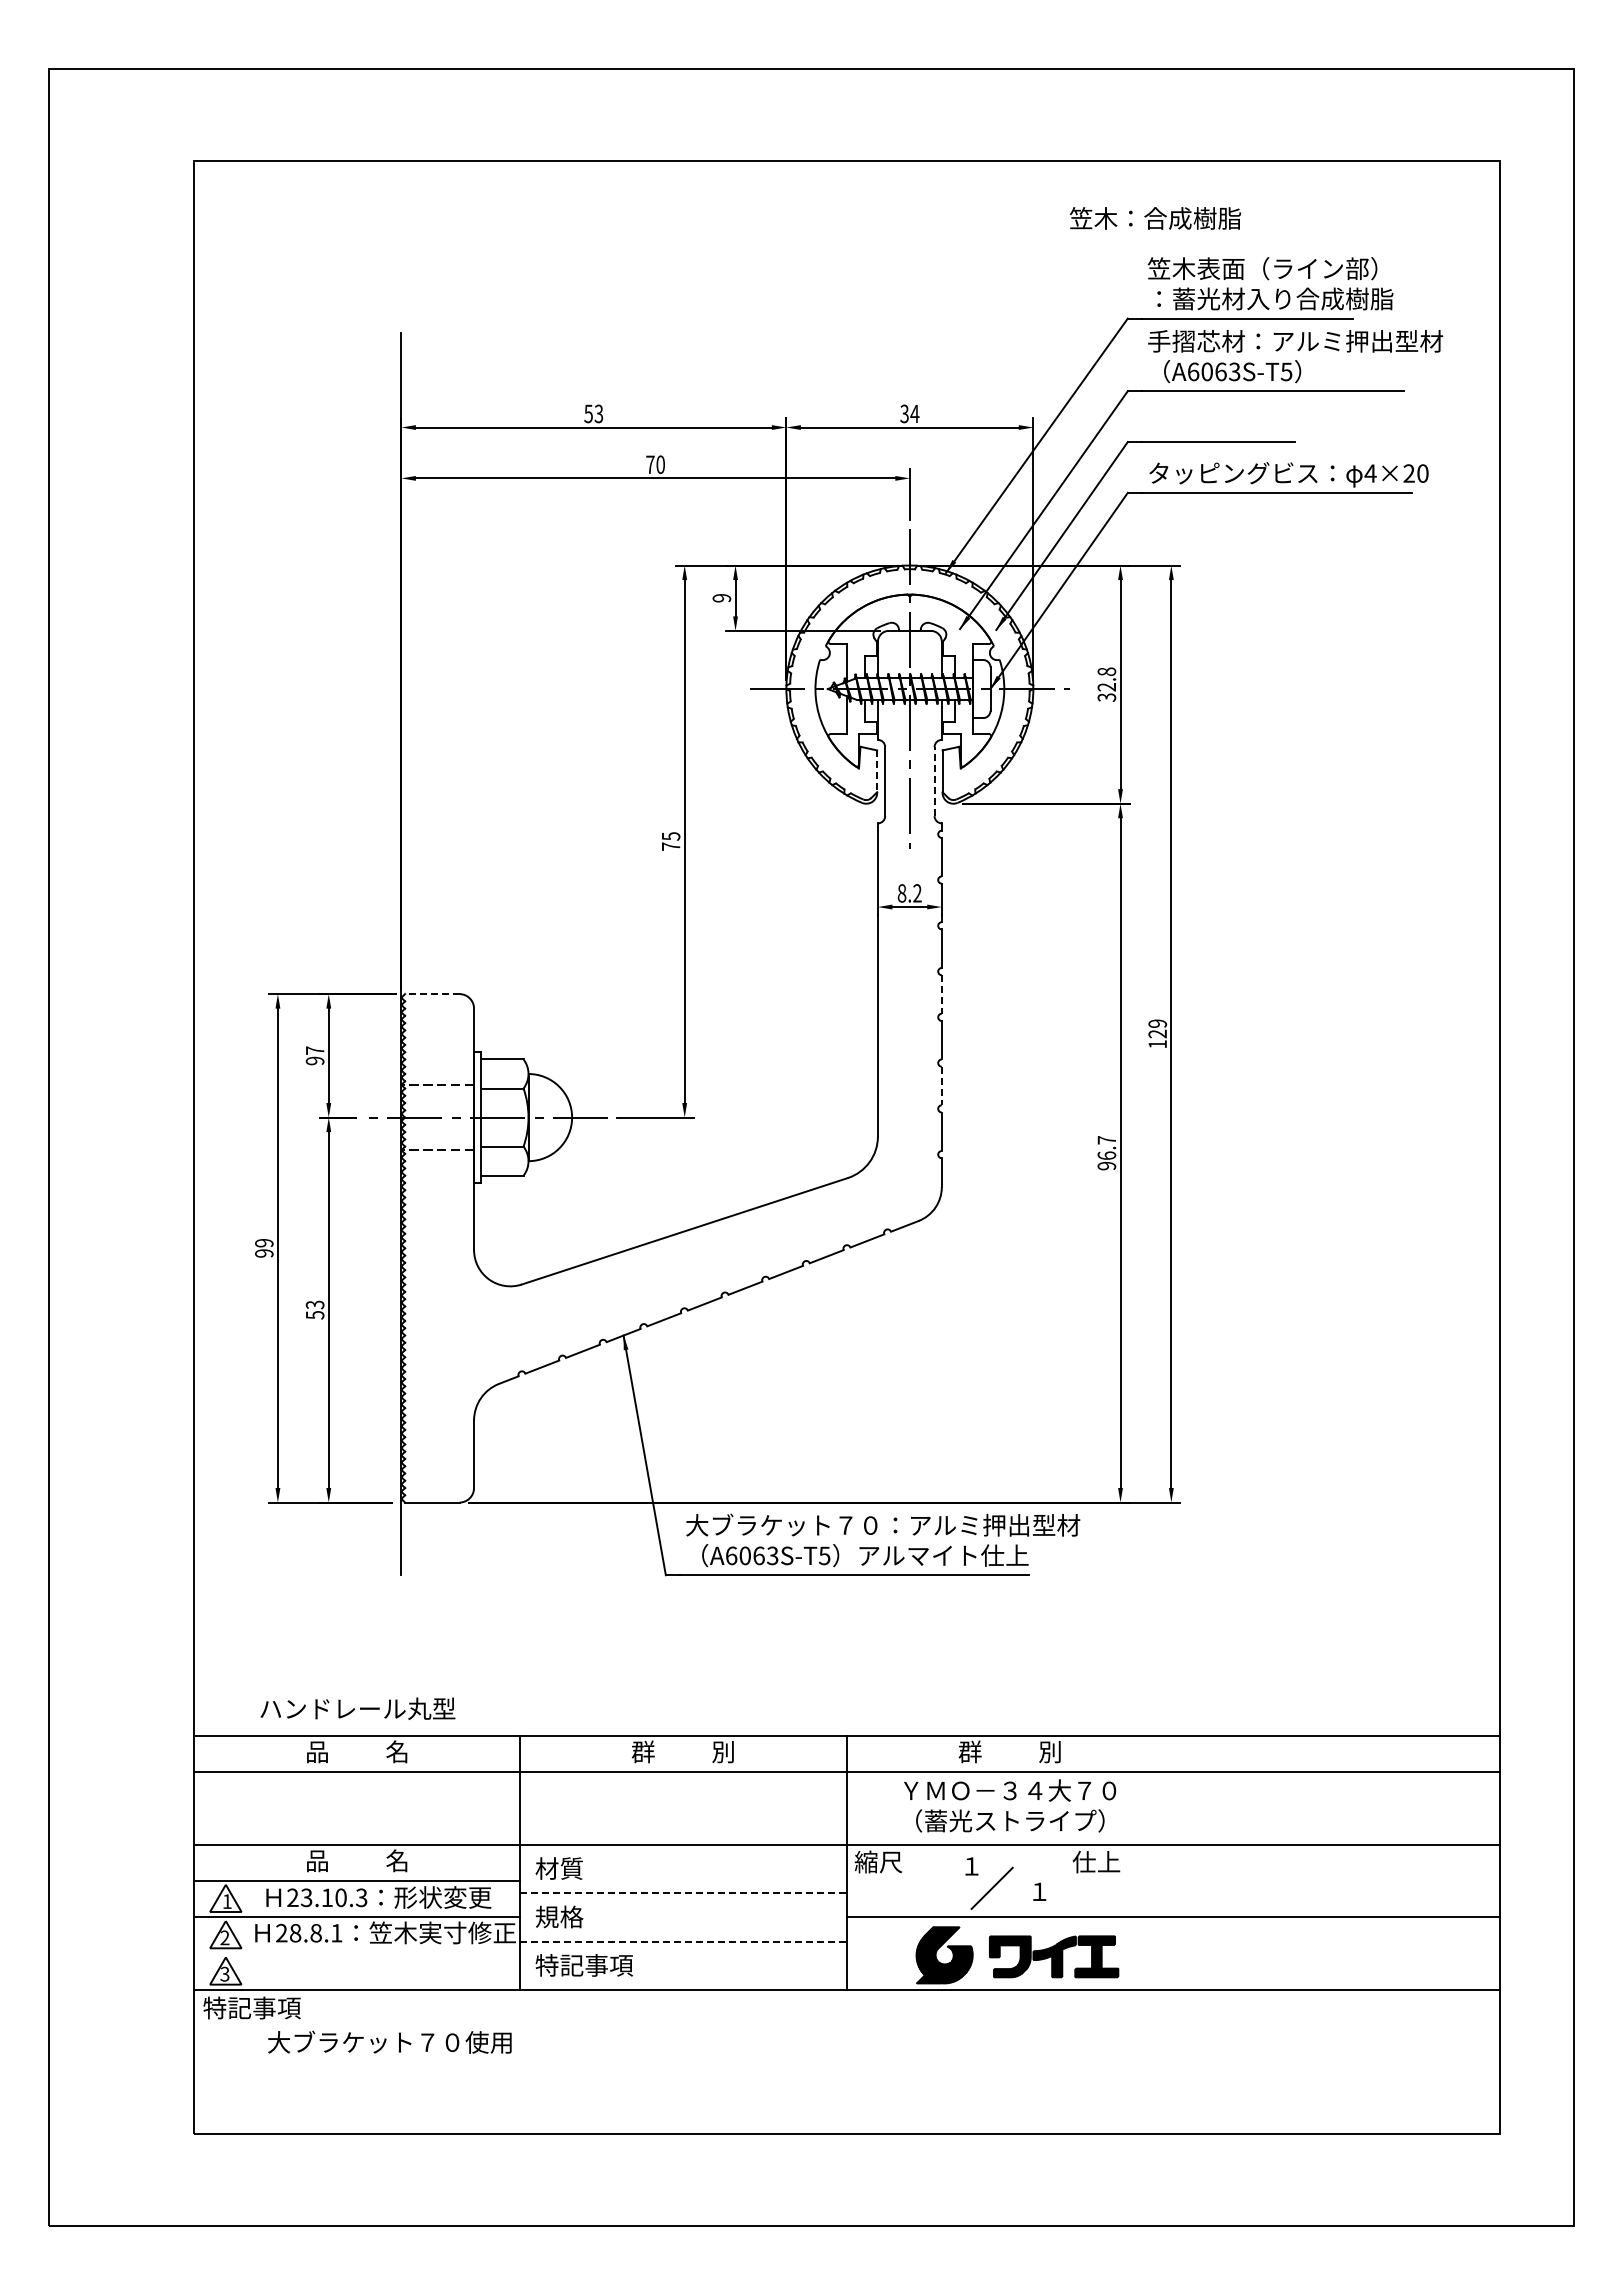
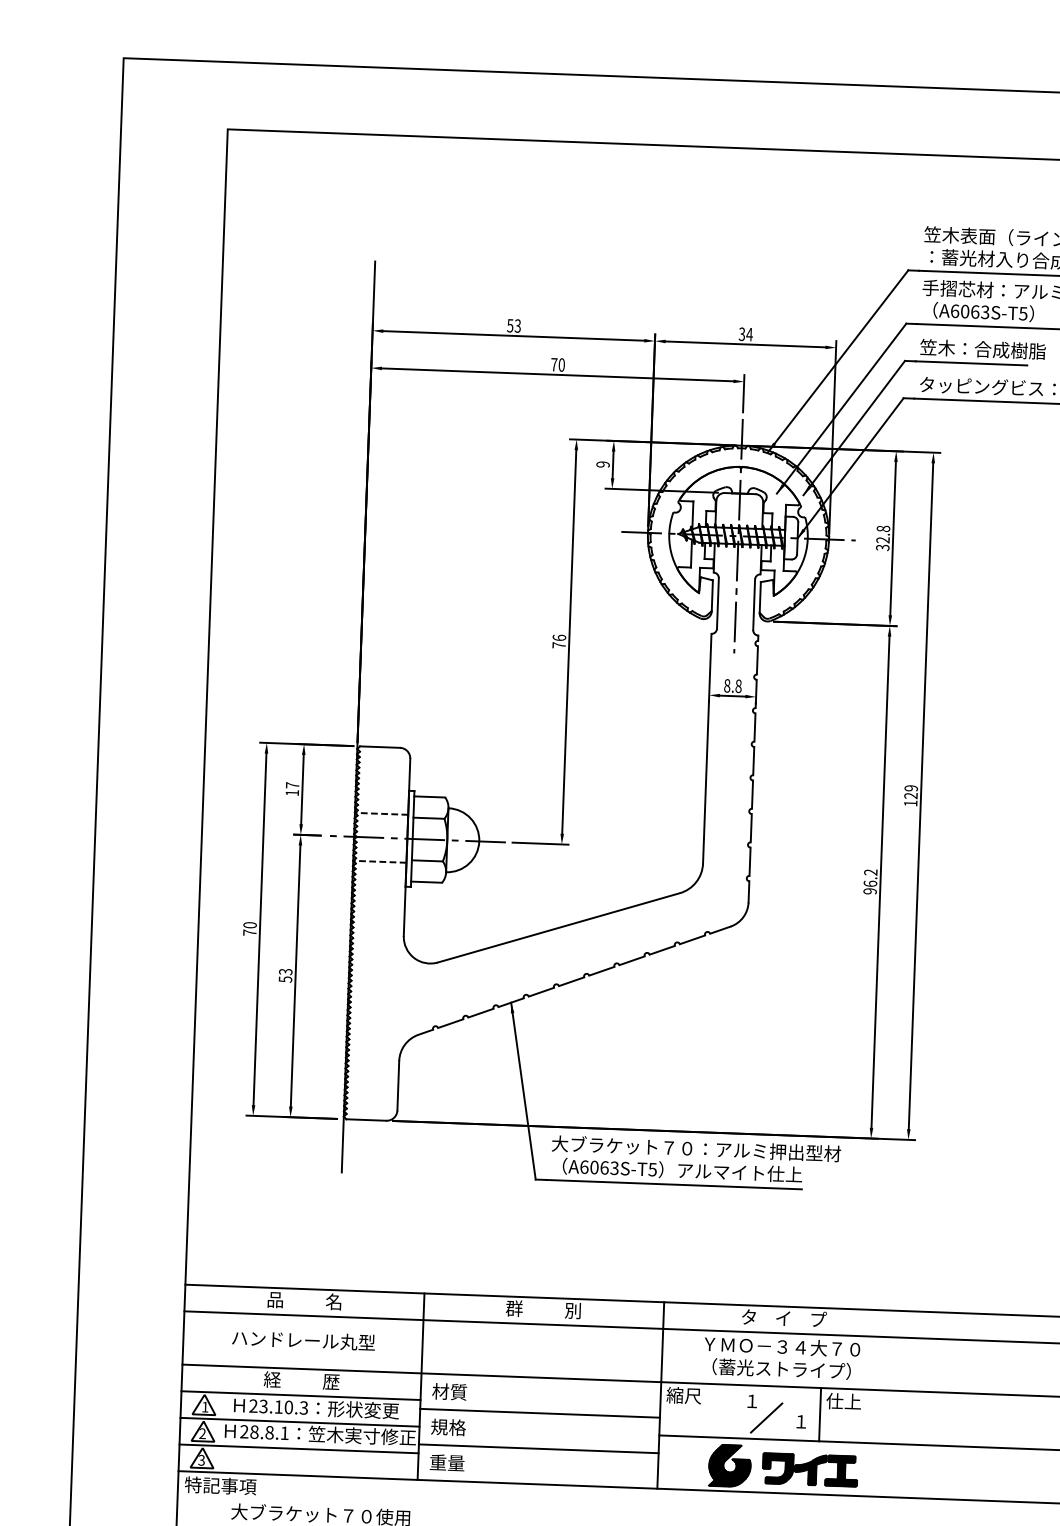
text: (1155, 218) -> (983, 349), moved
line: (877, 772) -> (712, 596), dashed -> solid
line: (934, 781) -> (754, 604), dashed -> solid
text: (670, 836) -> (558, 637), 75 -> 76
text: (917, 893) -> (738, 686), 8.2 -> 8.8
line: (431, 994) -> (379, 747), dashed -> solid
line: (941, 994) -> (753, 761), dashed -> solid
text: (314, 1060) -> (291, 792), 97 -> 17
line: (941, 1086) -> (751, 828), dashed -> solid
text: (1106, 1140) -> (870, 872), 96.7 -> 96.2
text: (264, 1248) -> (250, 929), 99 -> 70
text: (357, 1708) -> (303, 1340), moved
text: (1011, 1751) -> (784, 1318), 群          別 -> タ    イ    プ
text: (356, 1860) -> (301, 1380), 品          名 -> 経          歴
line: (1064, 1880) -> (819, 1414), added
line: (683, 1893) -> (540, 1413), dashed -> solid
line: (683, 1941) -> (538, 1448), dashed -> solid
line: (357, 1953) -> (299, 1448), added
text: (583, 1965) -> (464, 1463), 特記事項 -> 重量

